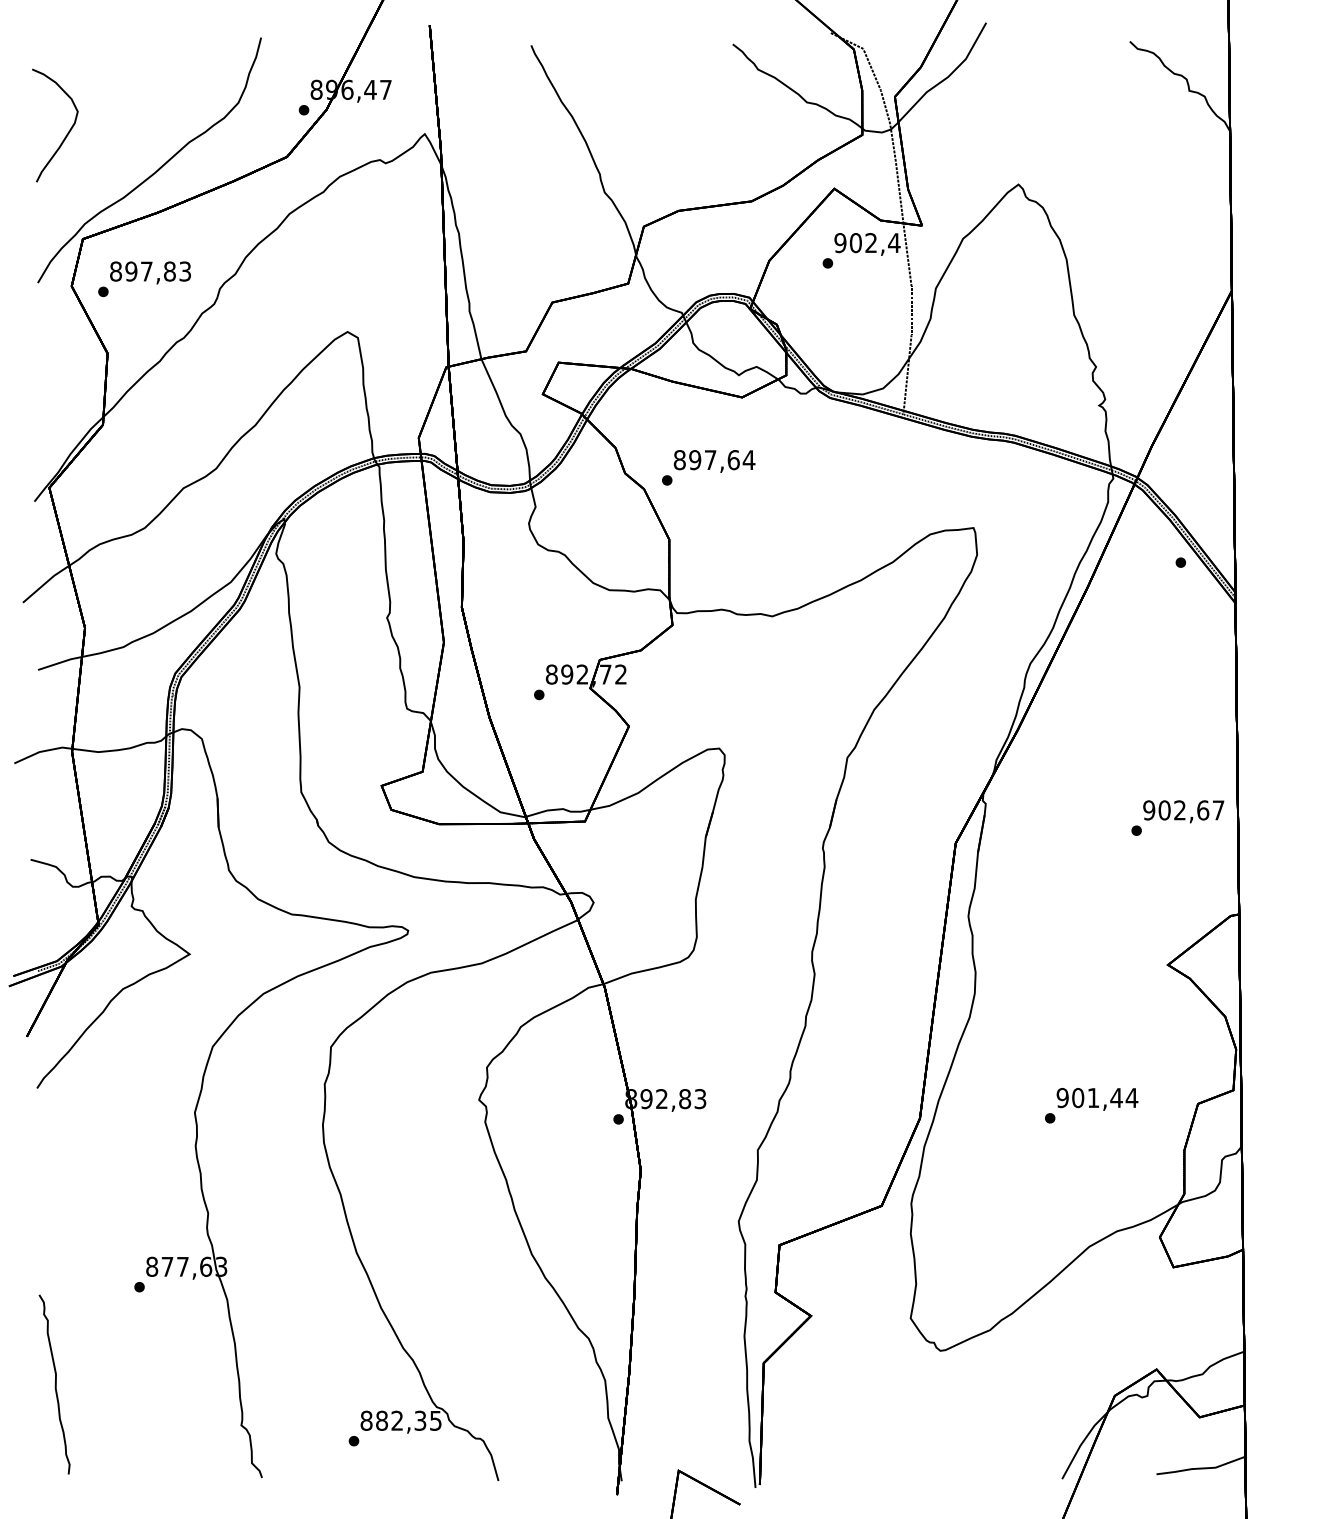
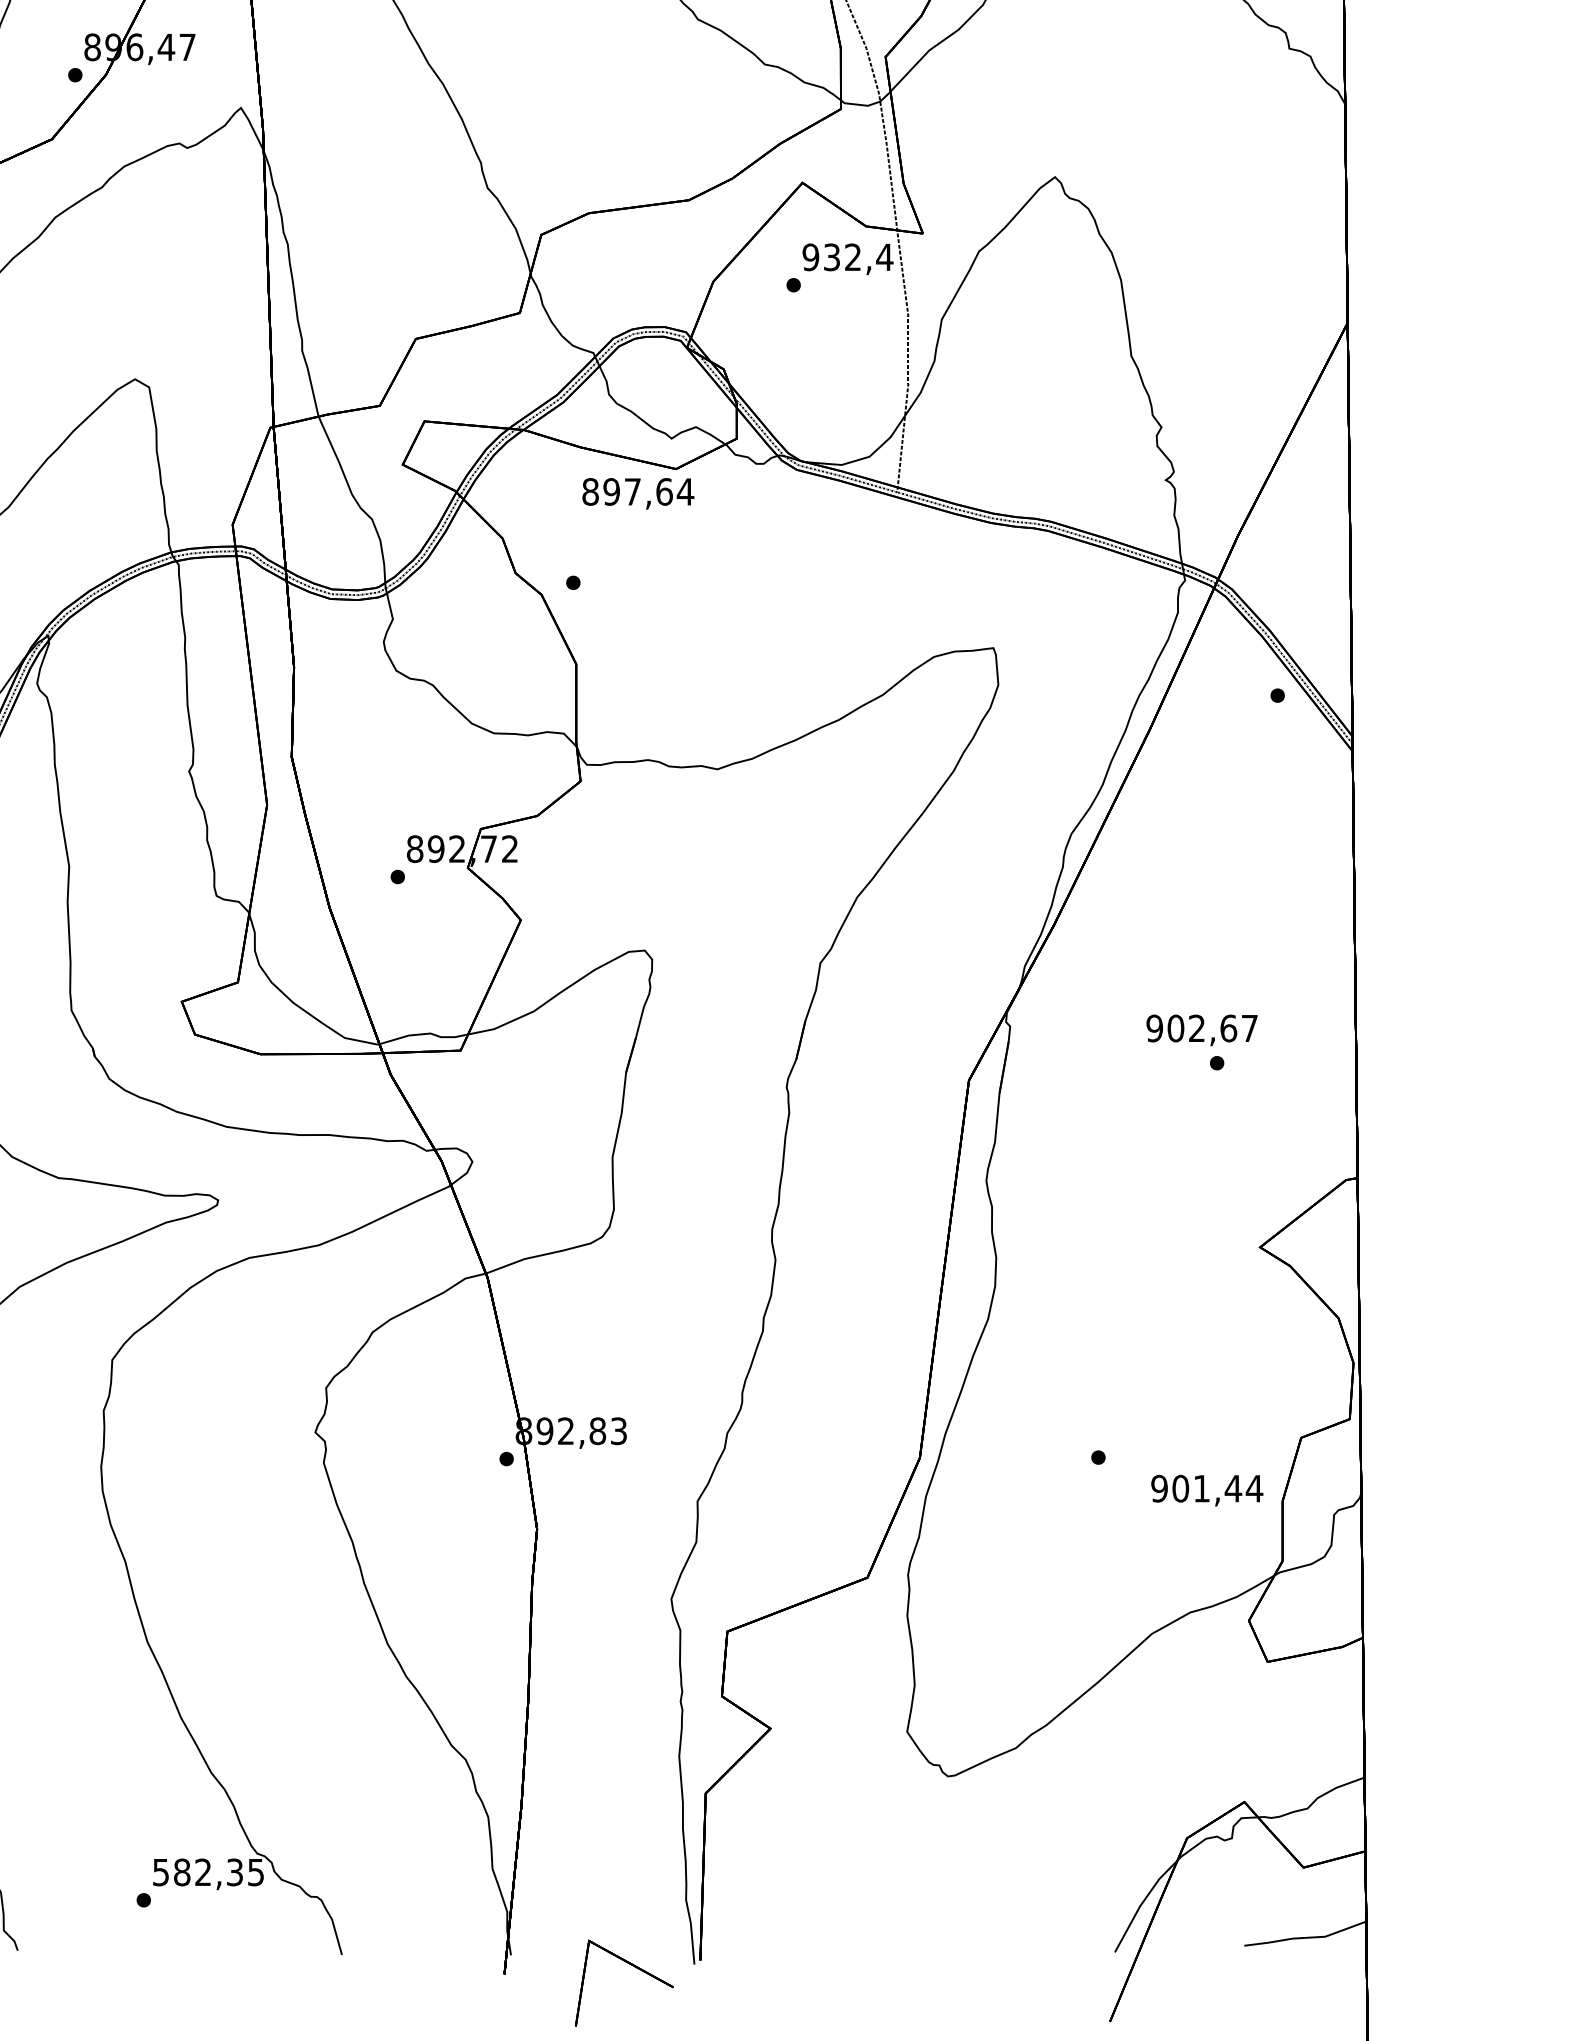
text: (855, 243) -> (831, 257), 902,4 -> 932,4
text: (714, 461) -> (638, 493), moved
text: (1183, 811) -> (1201, 1030), moved
text: (1097, 1099) -> (1207, 1490), moved
text: (366, 1420) -> (160, 1871), 882,35 -> 582,35

